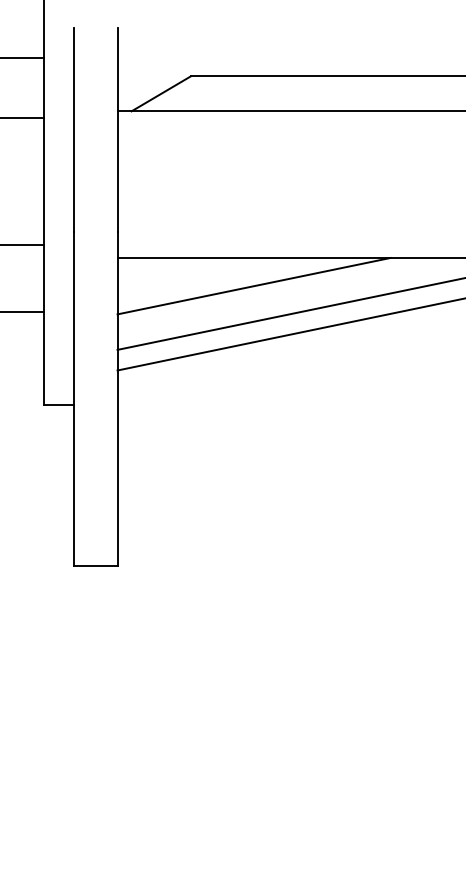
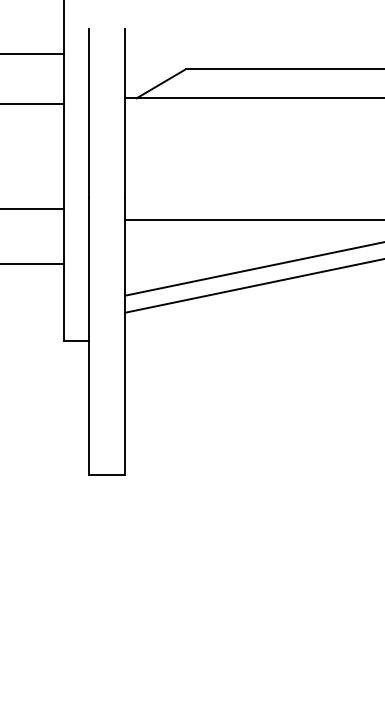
line: (253, 285) -> (237, 242), removed

